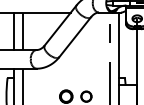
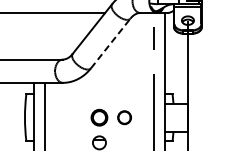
line: (14, 30) -> (34, 35), removed
line: (22, 30) -> (45, 35), removed
line: (75, 37) -> (110, 43), solid -> dashed

